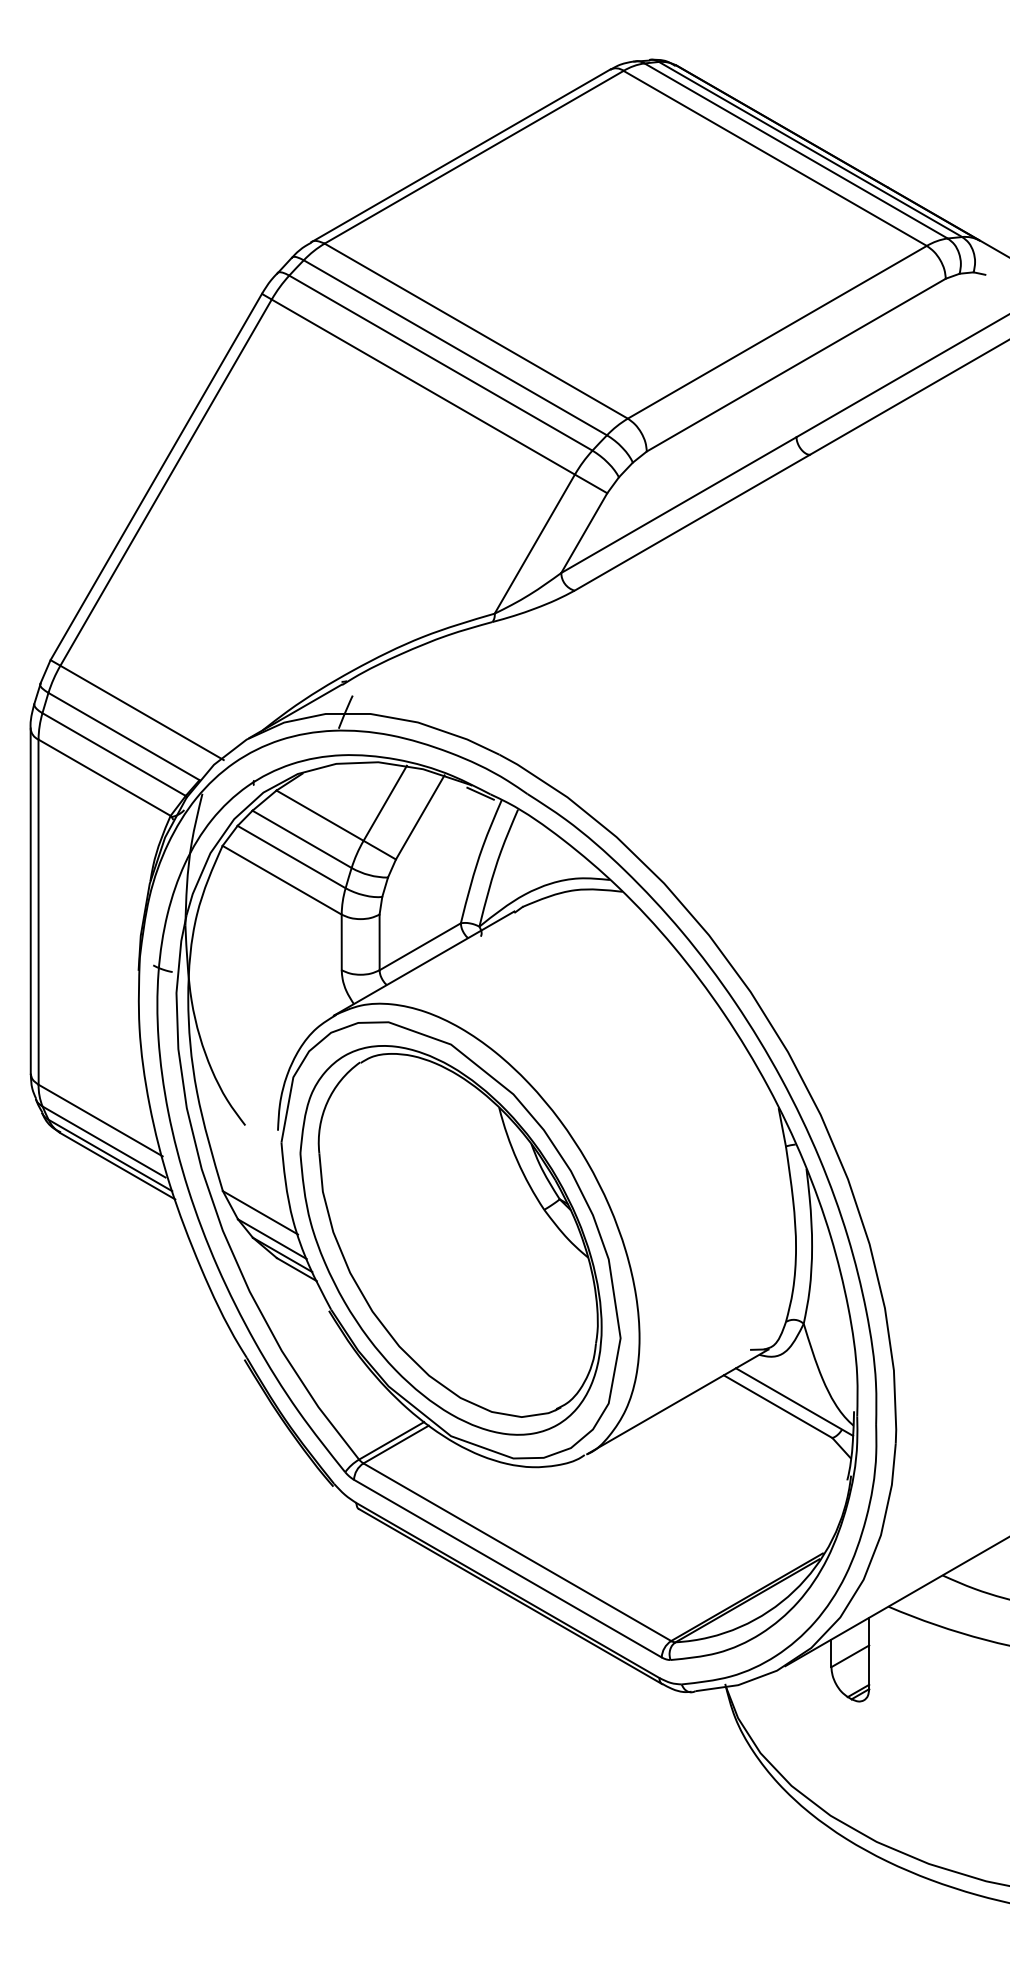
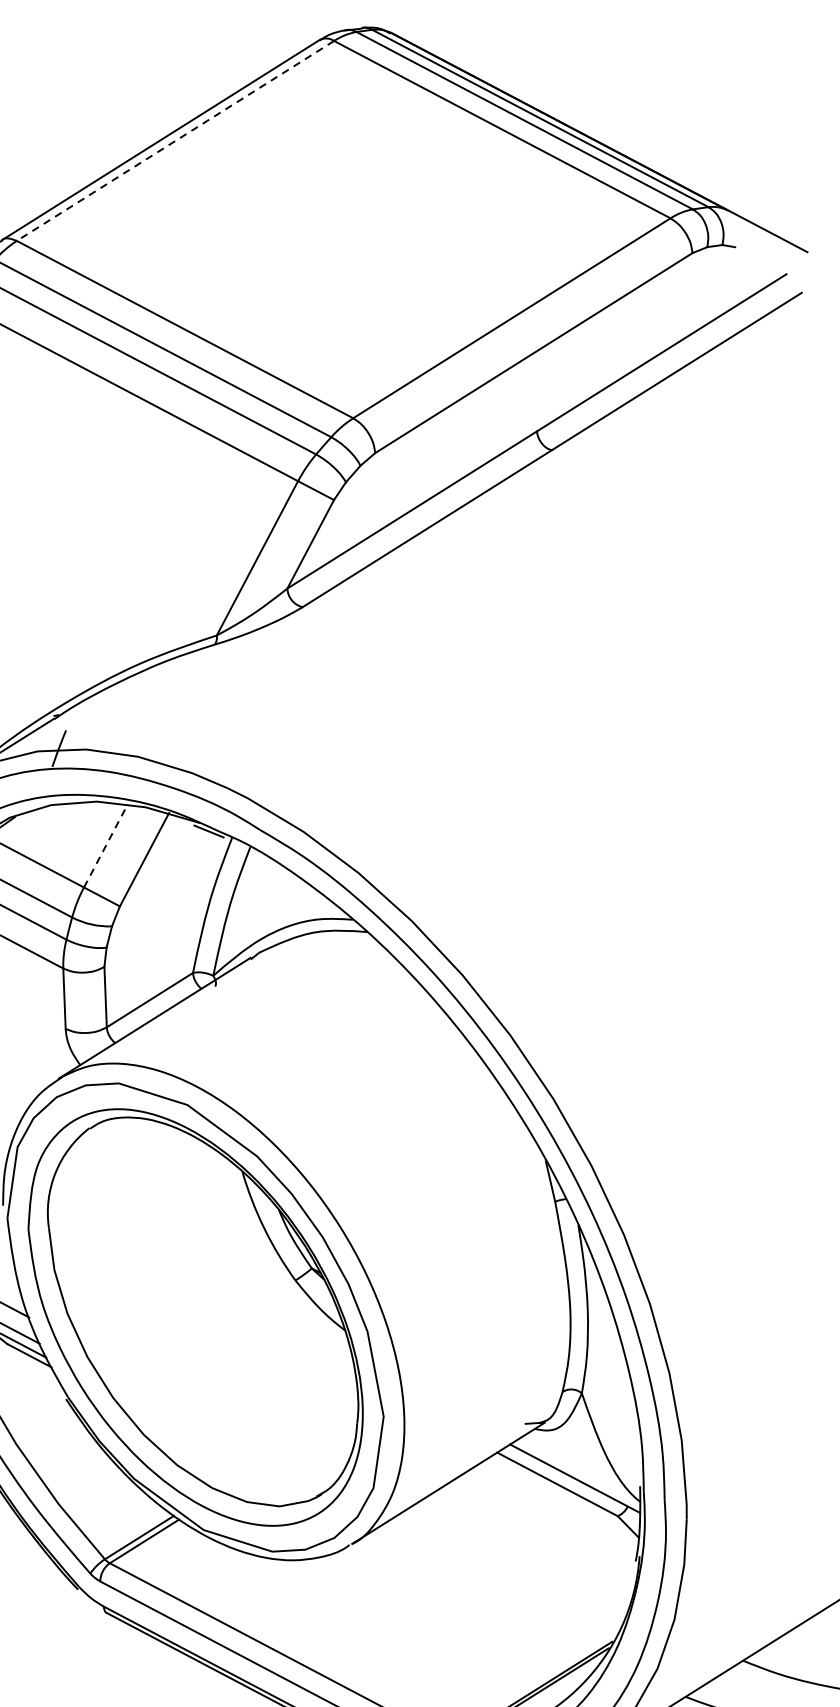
line: (474, 157) -> (175, 141), solid -> dashed
line: (385, 802) -> (106, 844), solid -> dashed

